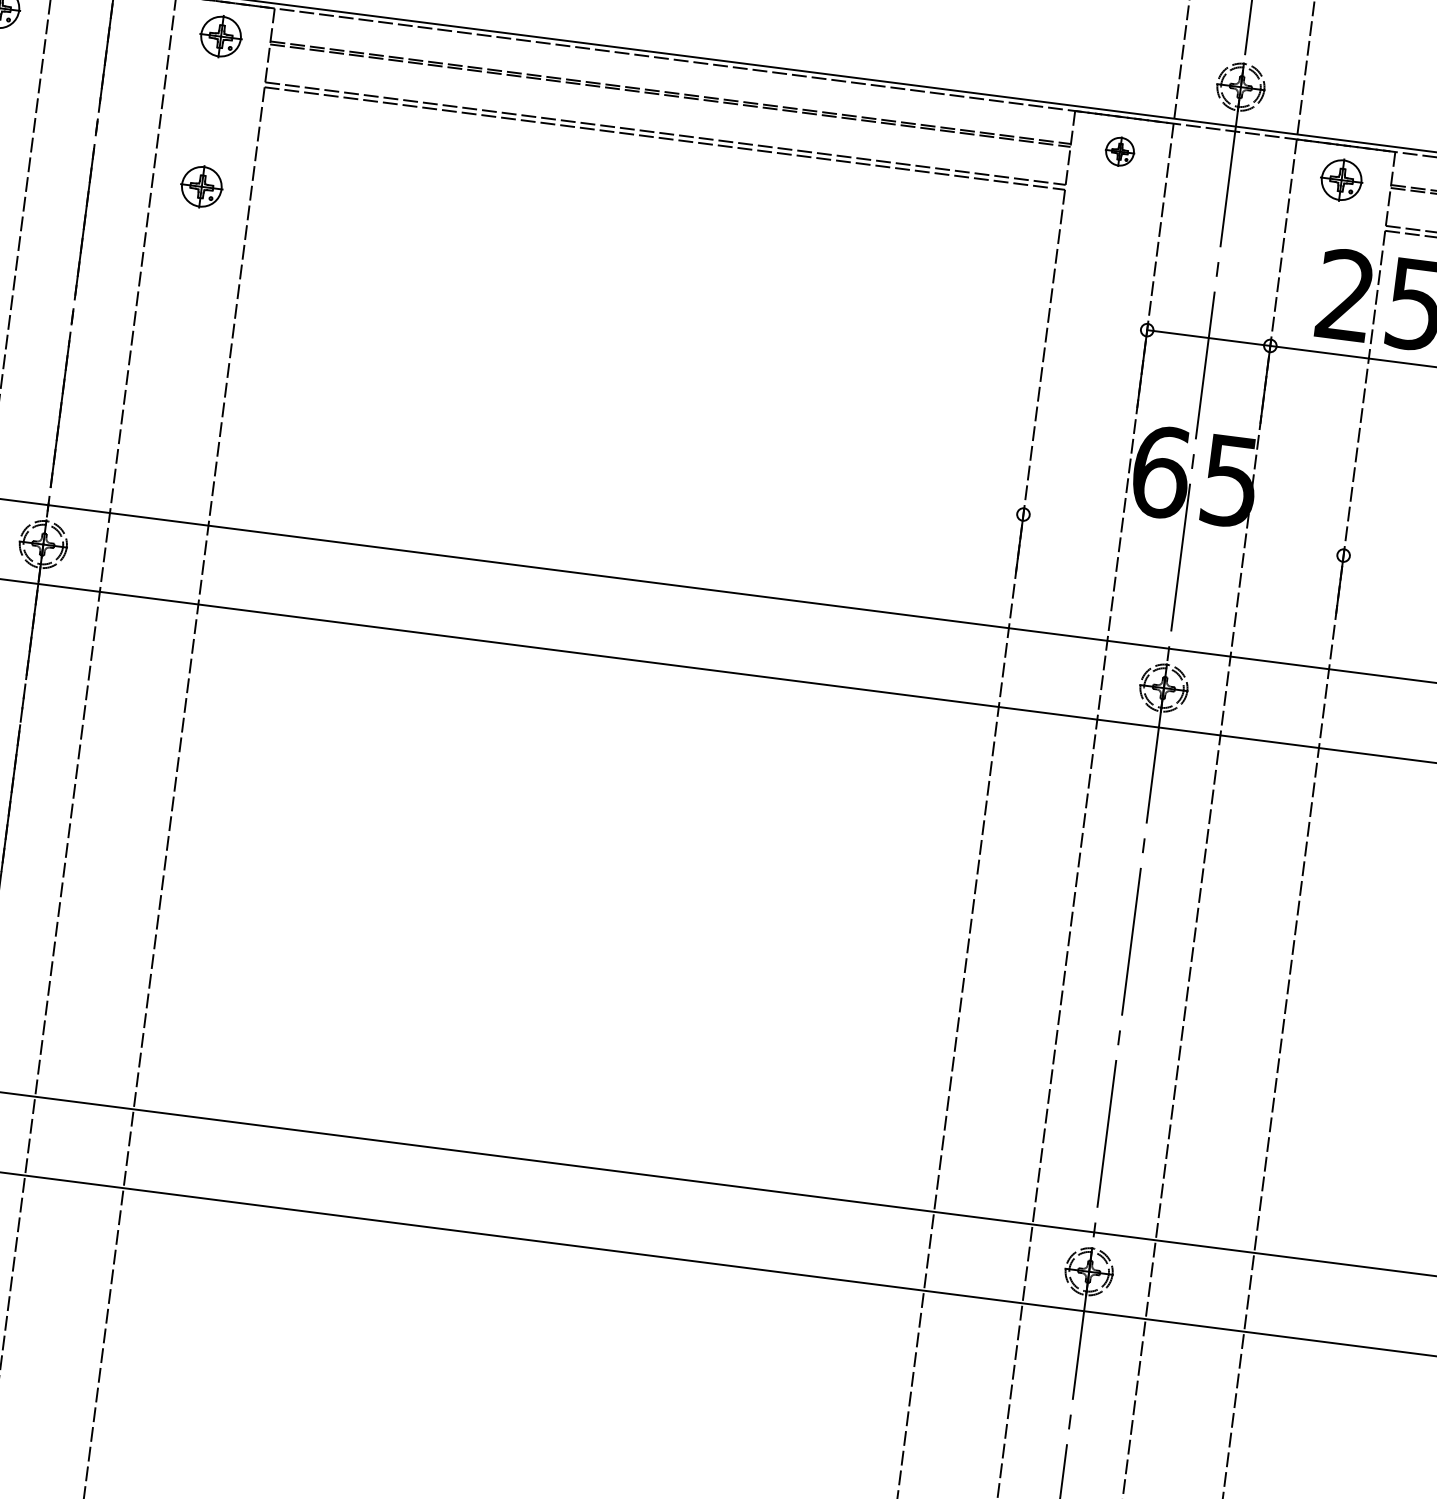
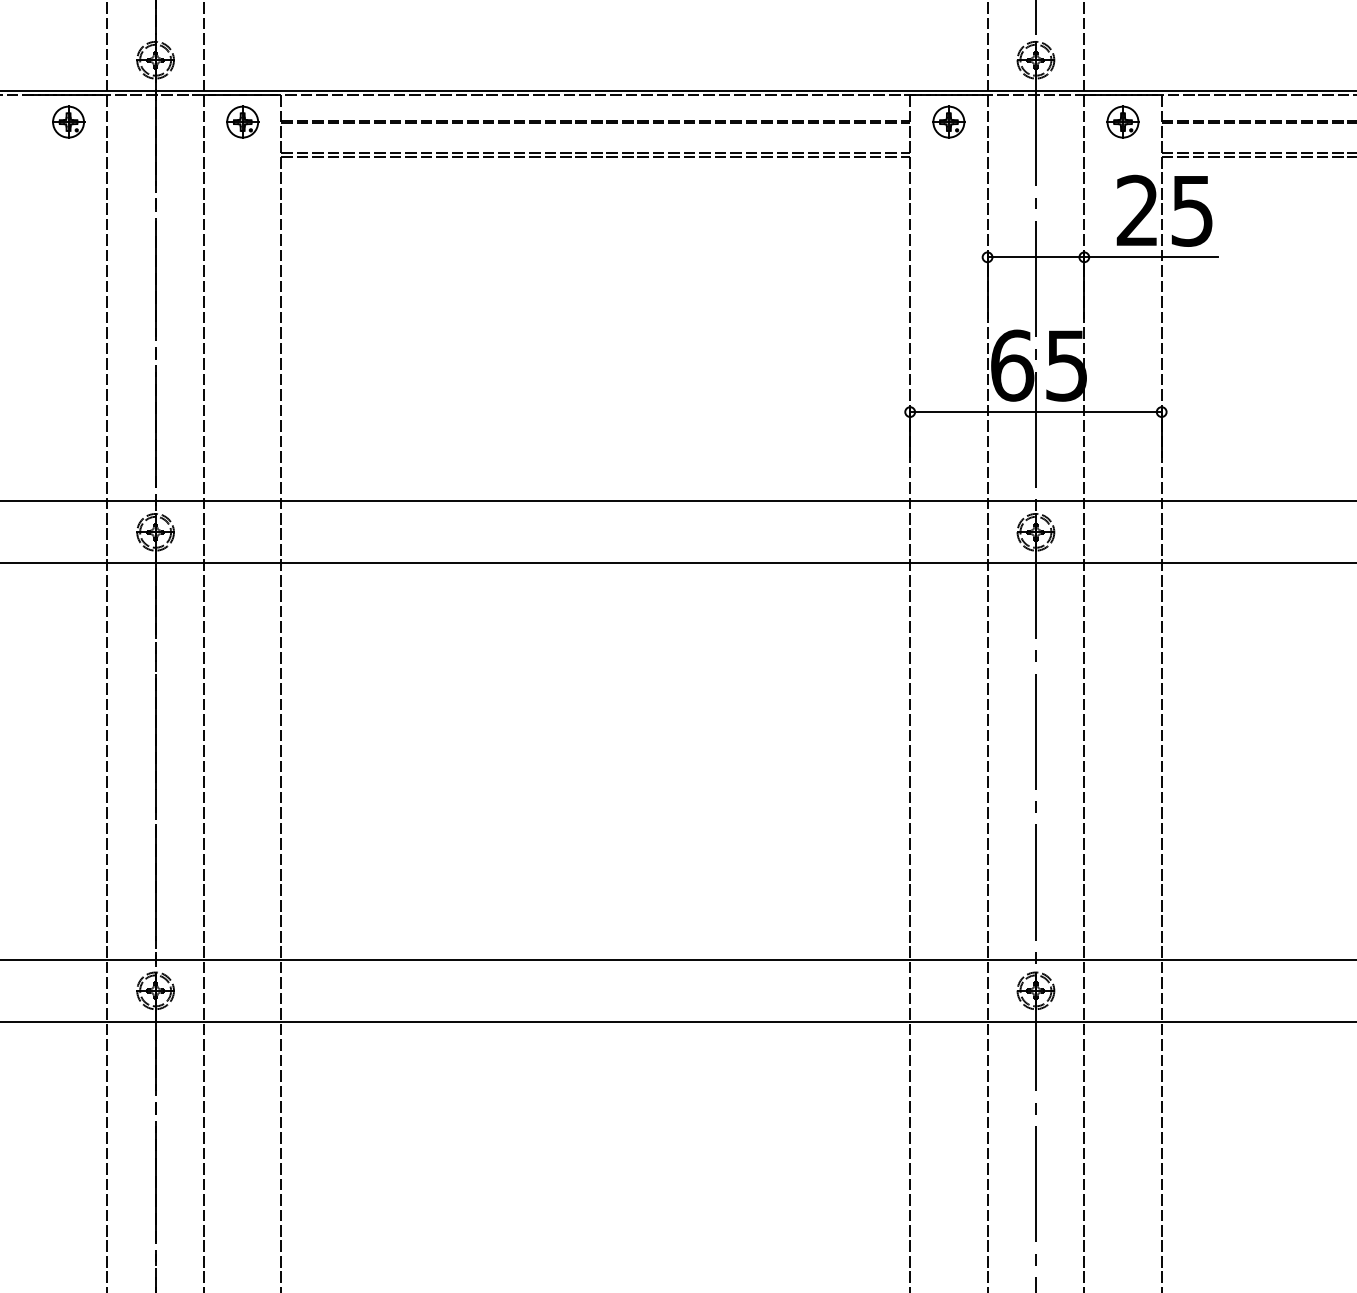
part: (1119, 150) -> (948, 121), size x1.43
part: (201, 185) -> (242, 239), removed
line: (1182, 535) -> (1035, 412), added

